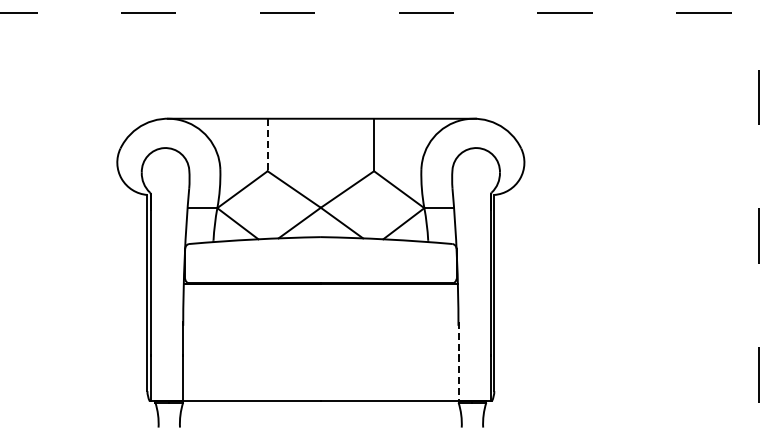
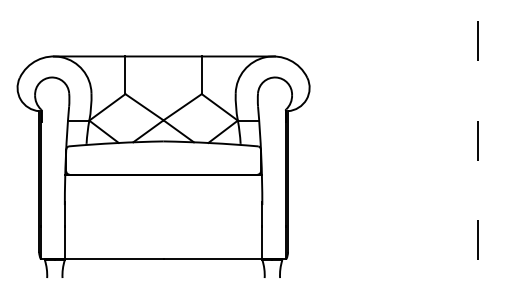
line: (267, 145) -> (125, 75), dashed -> solid
line: (458, 361) -> (262, 230), dashed -> solid

